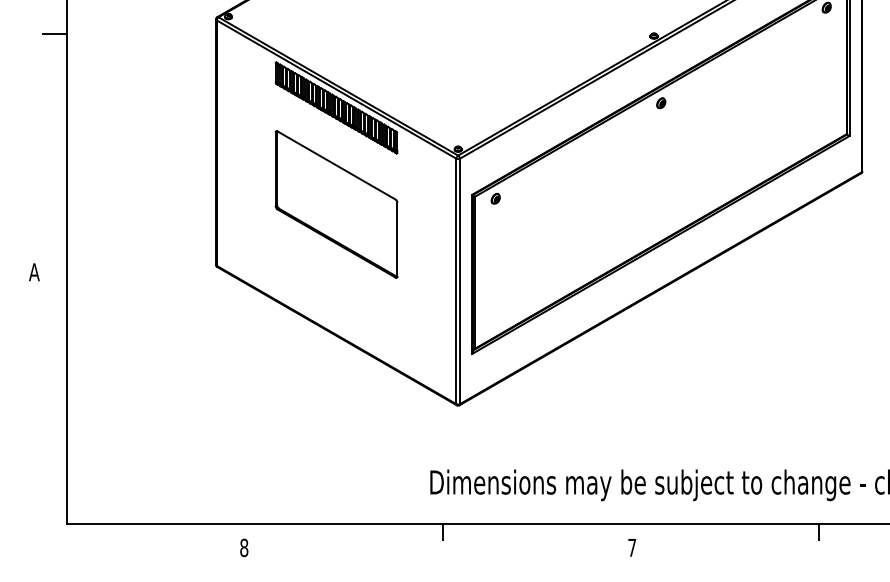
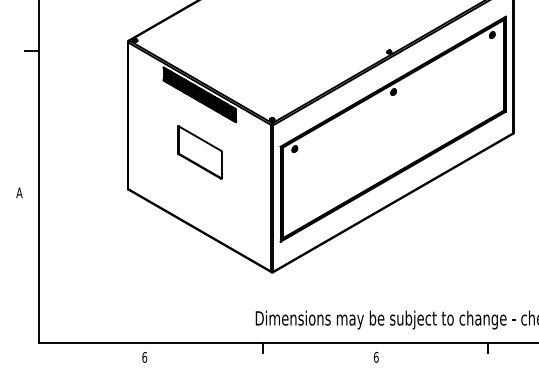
part: (336, 204) -> (199, 152), size x0.6
text: (243, 548) -> (144, 357), 8 -> 6
text: (630, 548) -> (375, 357), 7 -> 6

